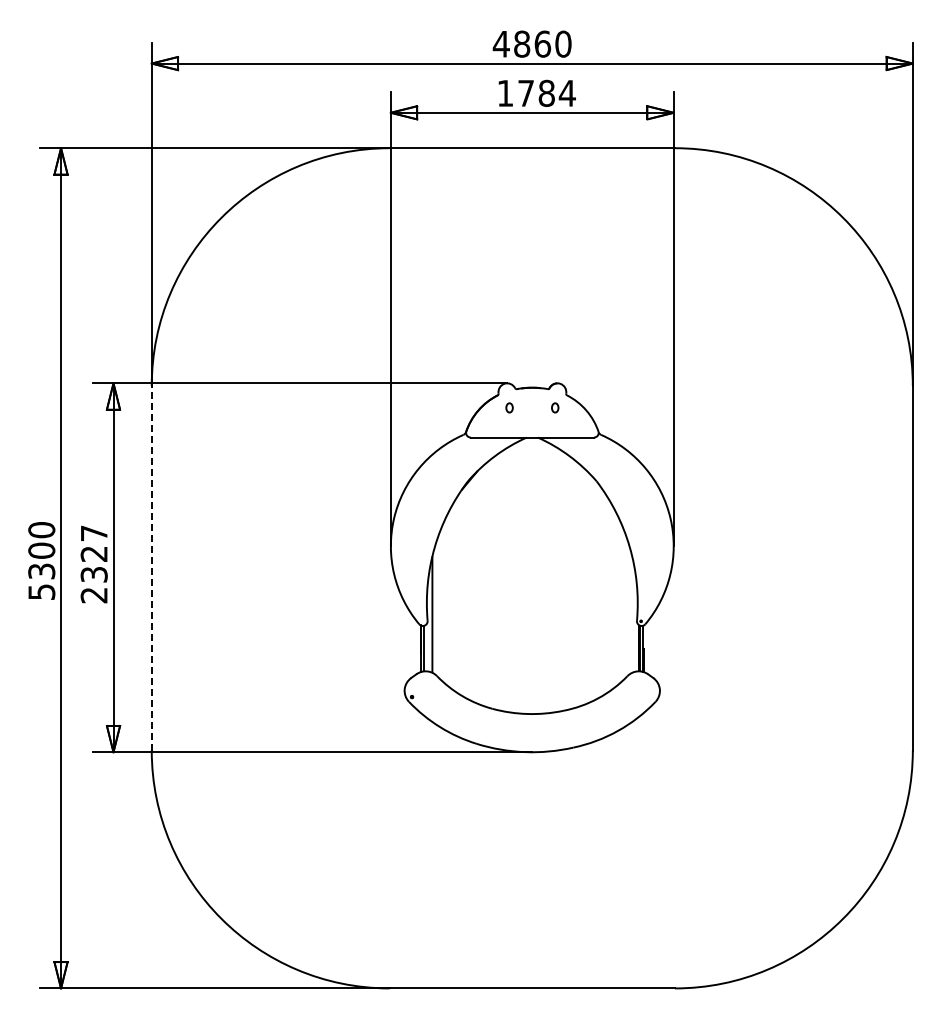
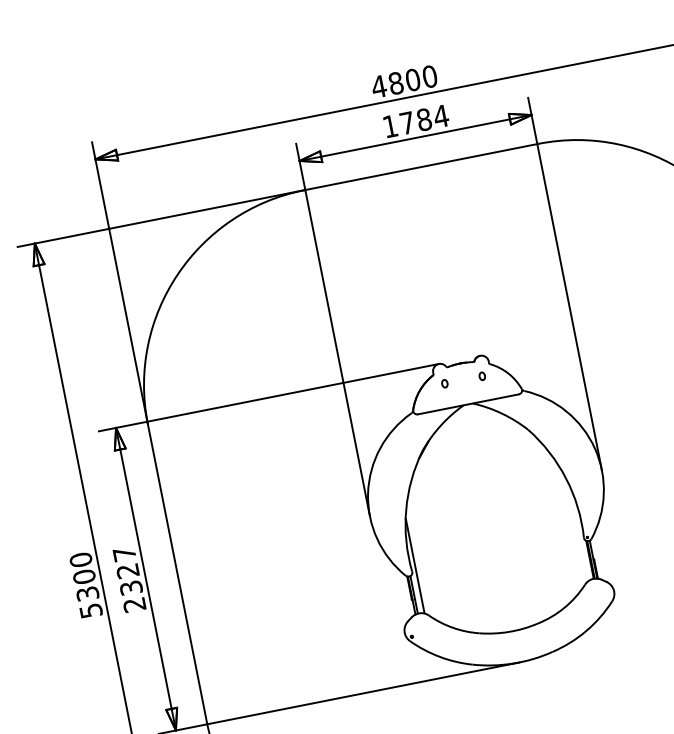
text: (542, 43) -> (412, 79), 4860 -> 4800
line: (151, 567) -> (177, 572), dashed -> solid

